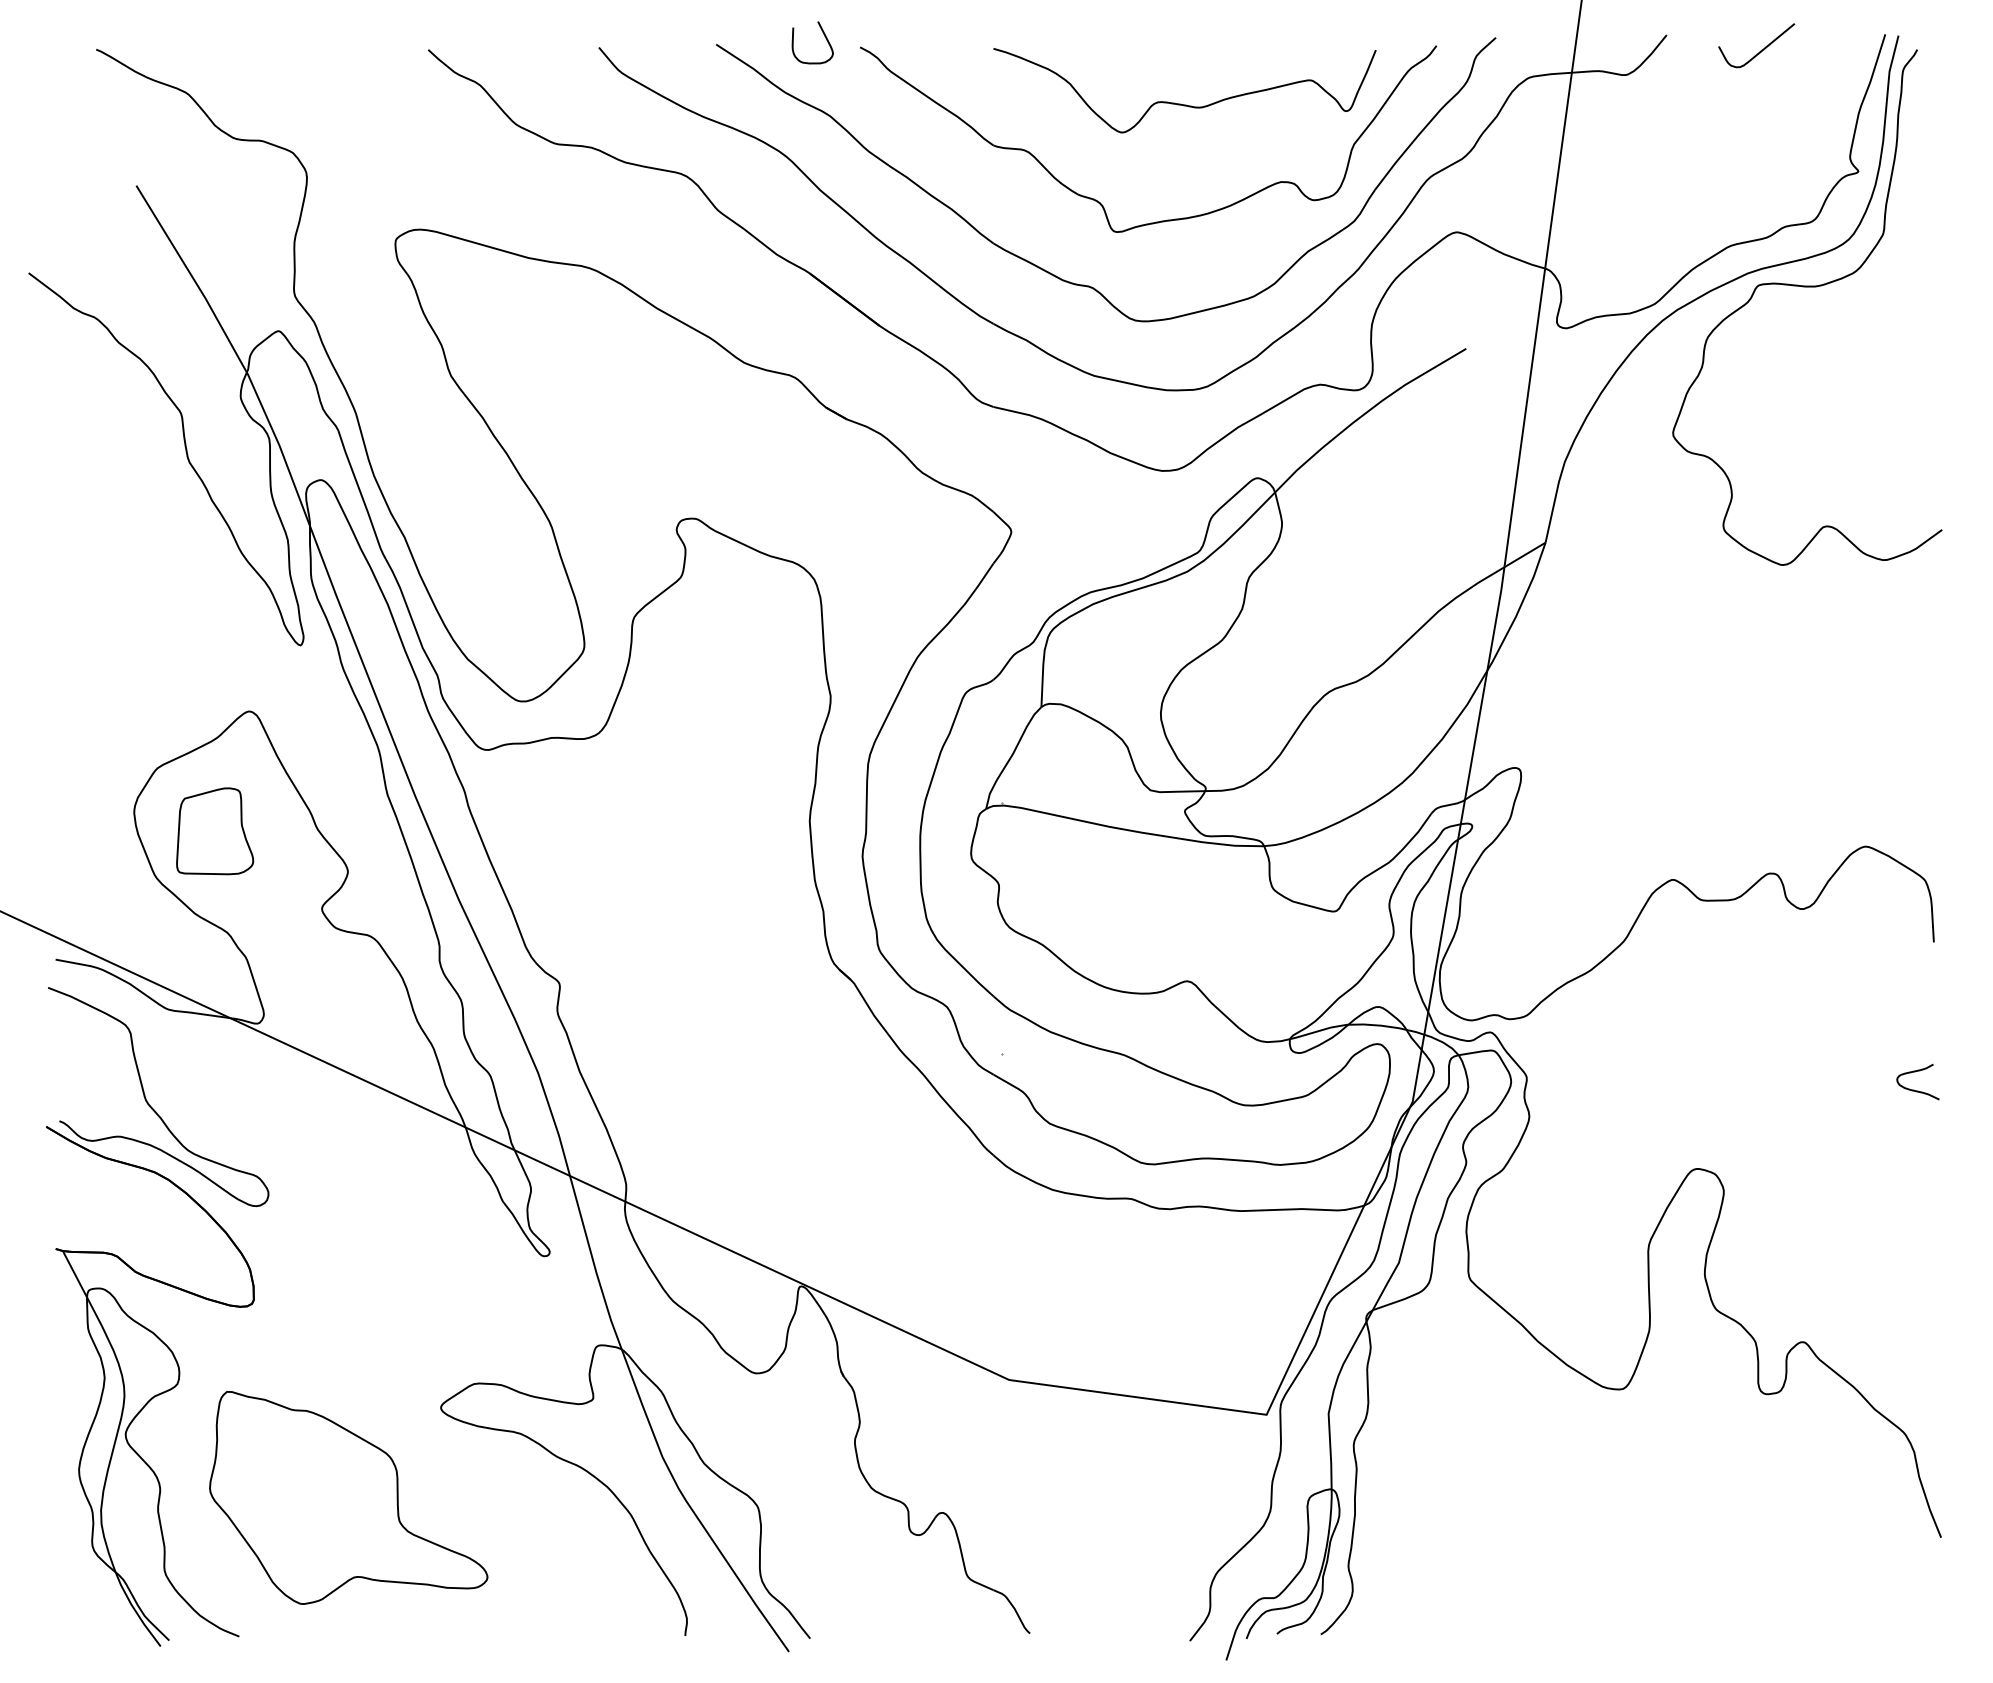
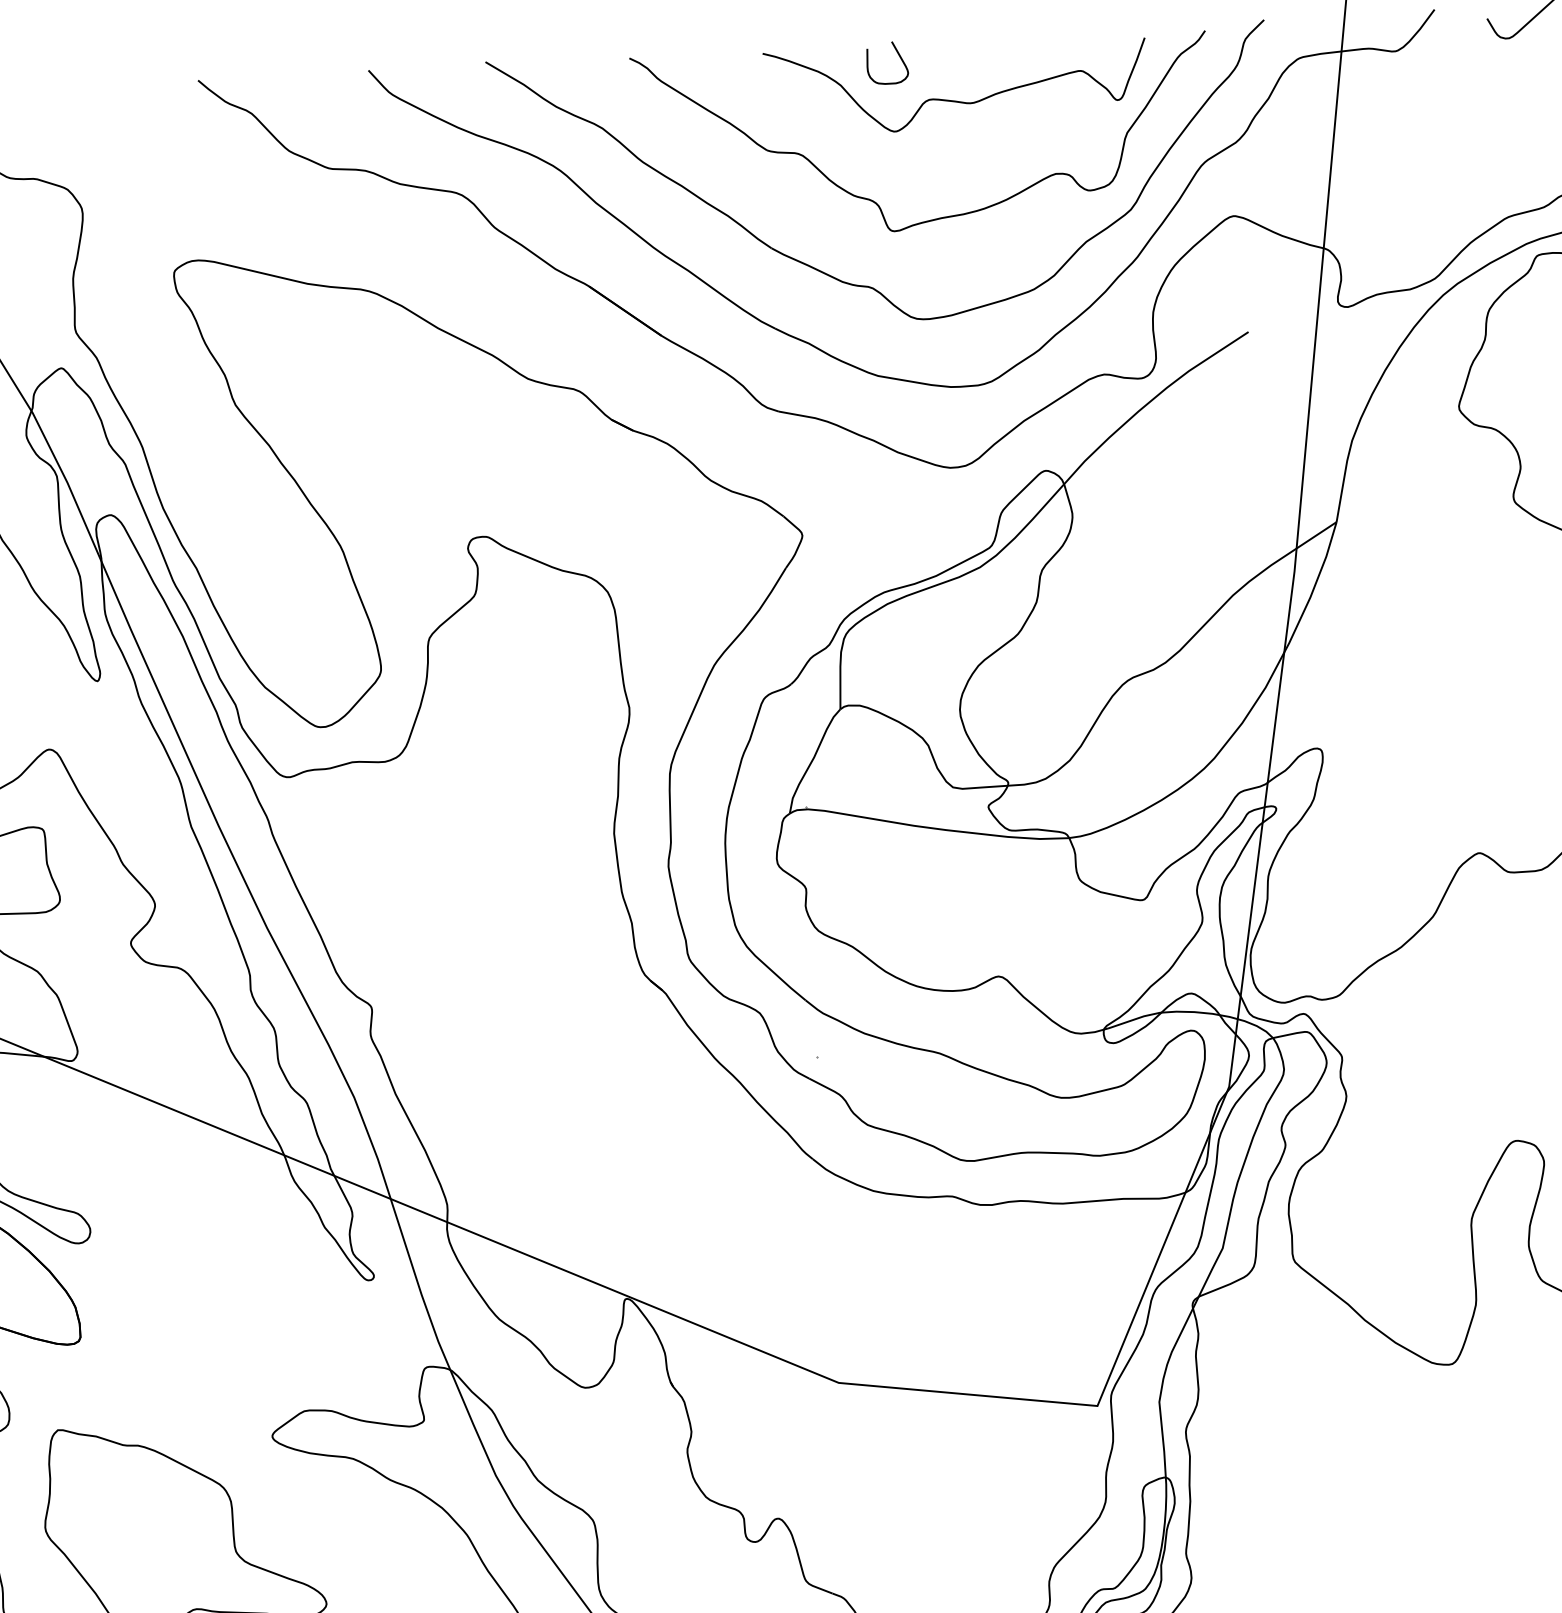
curve: (824, 36) -> (898, 56), moved

